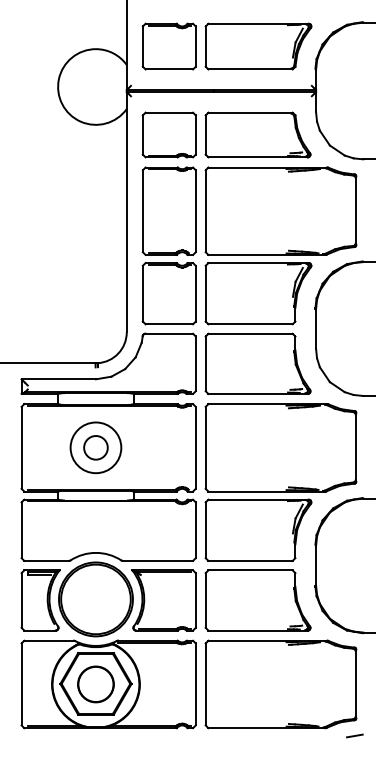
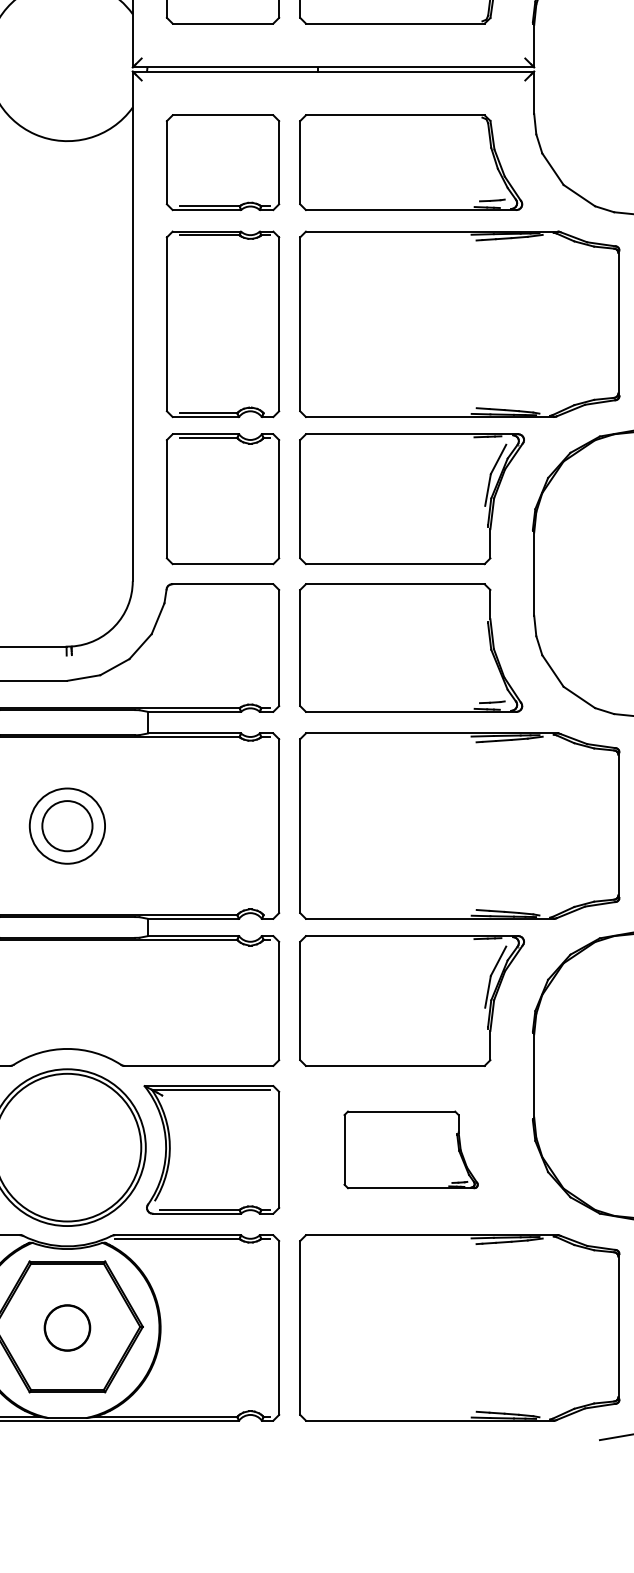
circle: (95, 447) -> (66, 825), size x0.7
part: (257, 600) -> (410, 1149), size x0.6
part: (95, 684) -> (66, 1328), size x0.6

